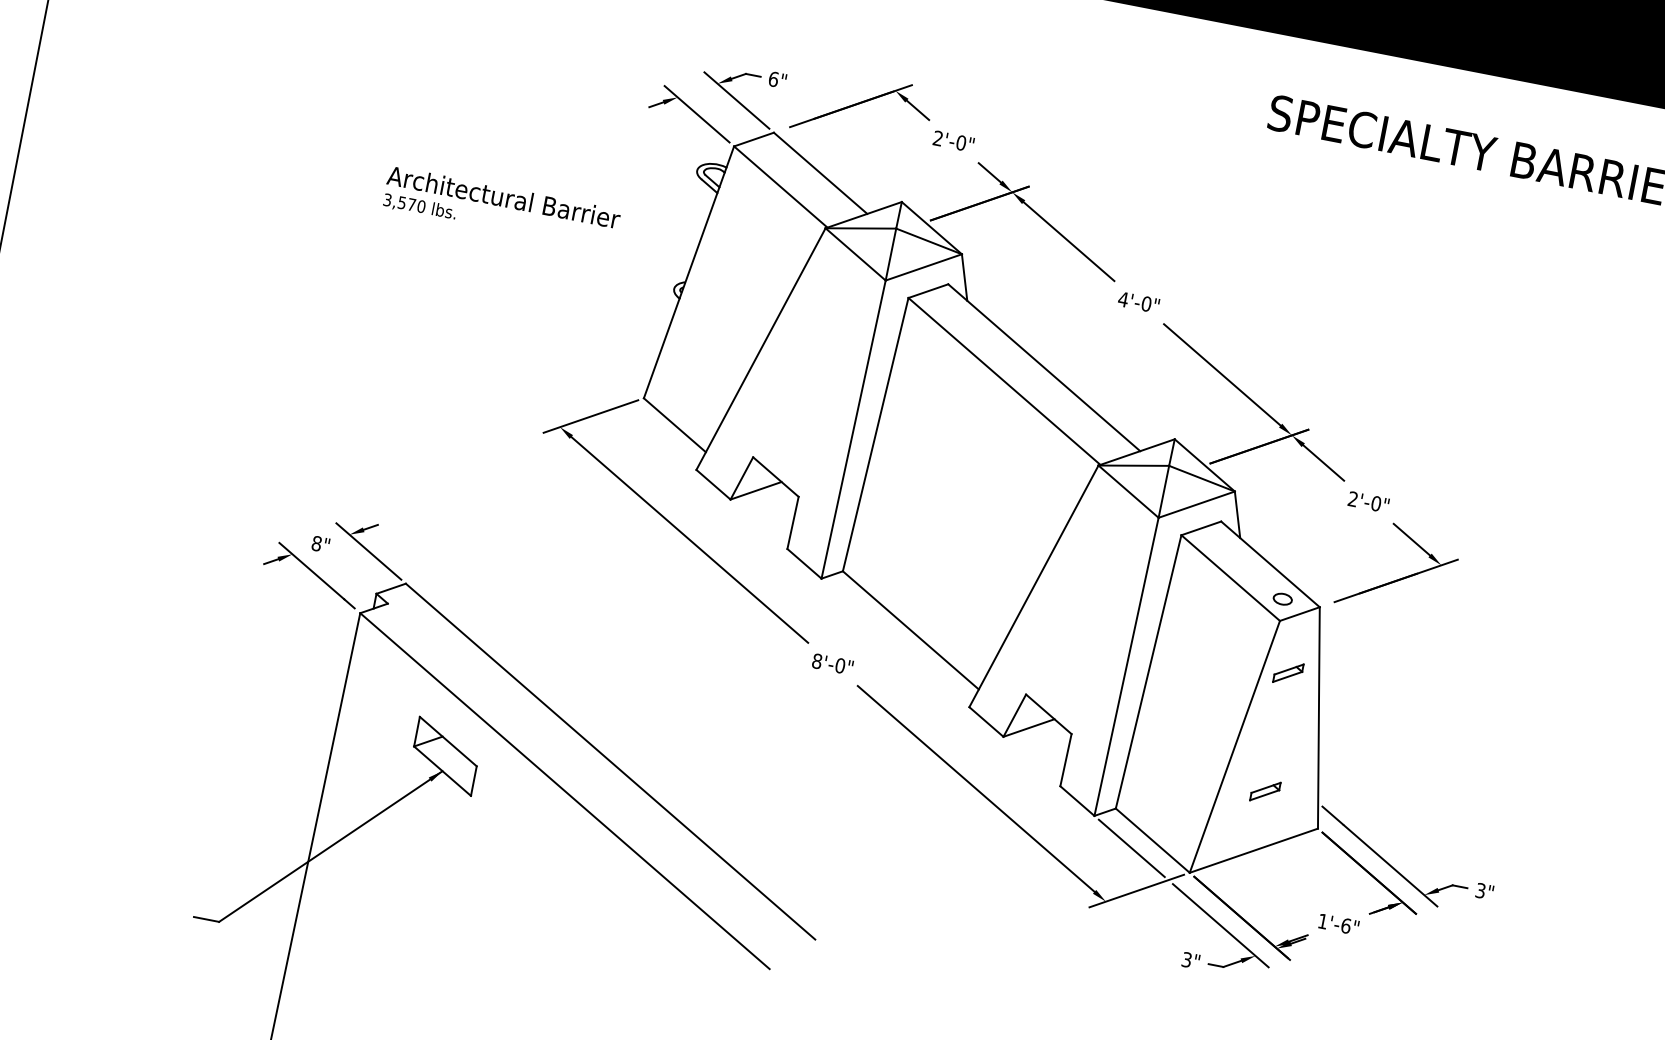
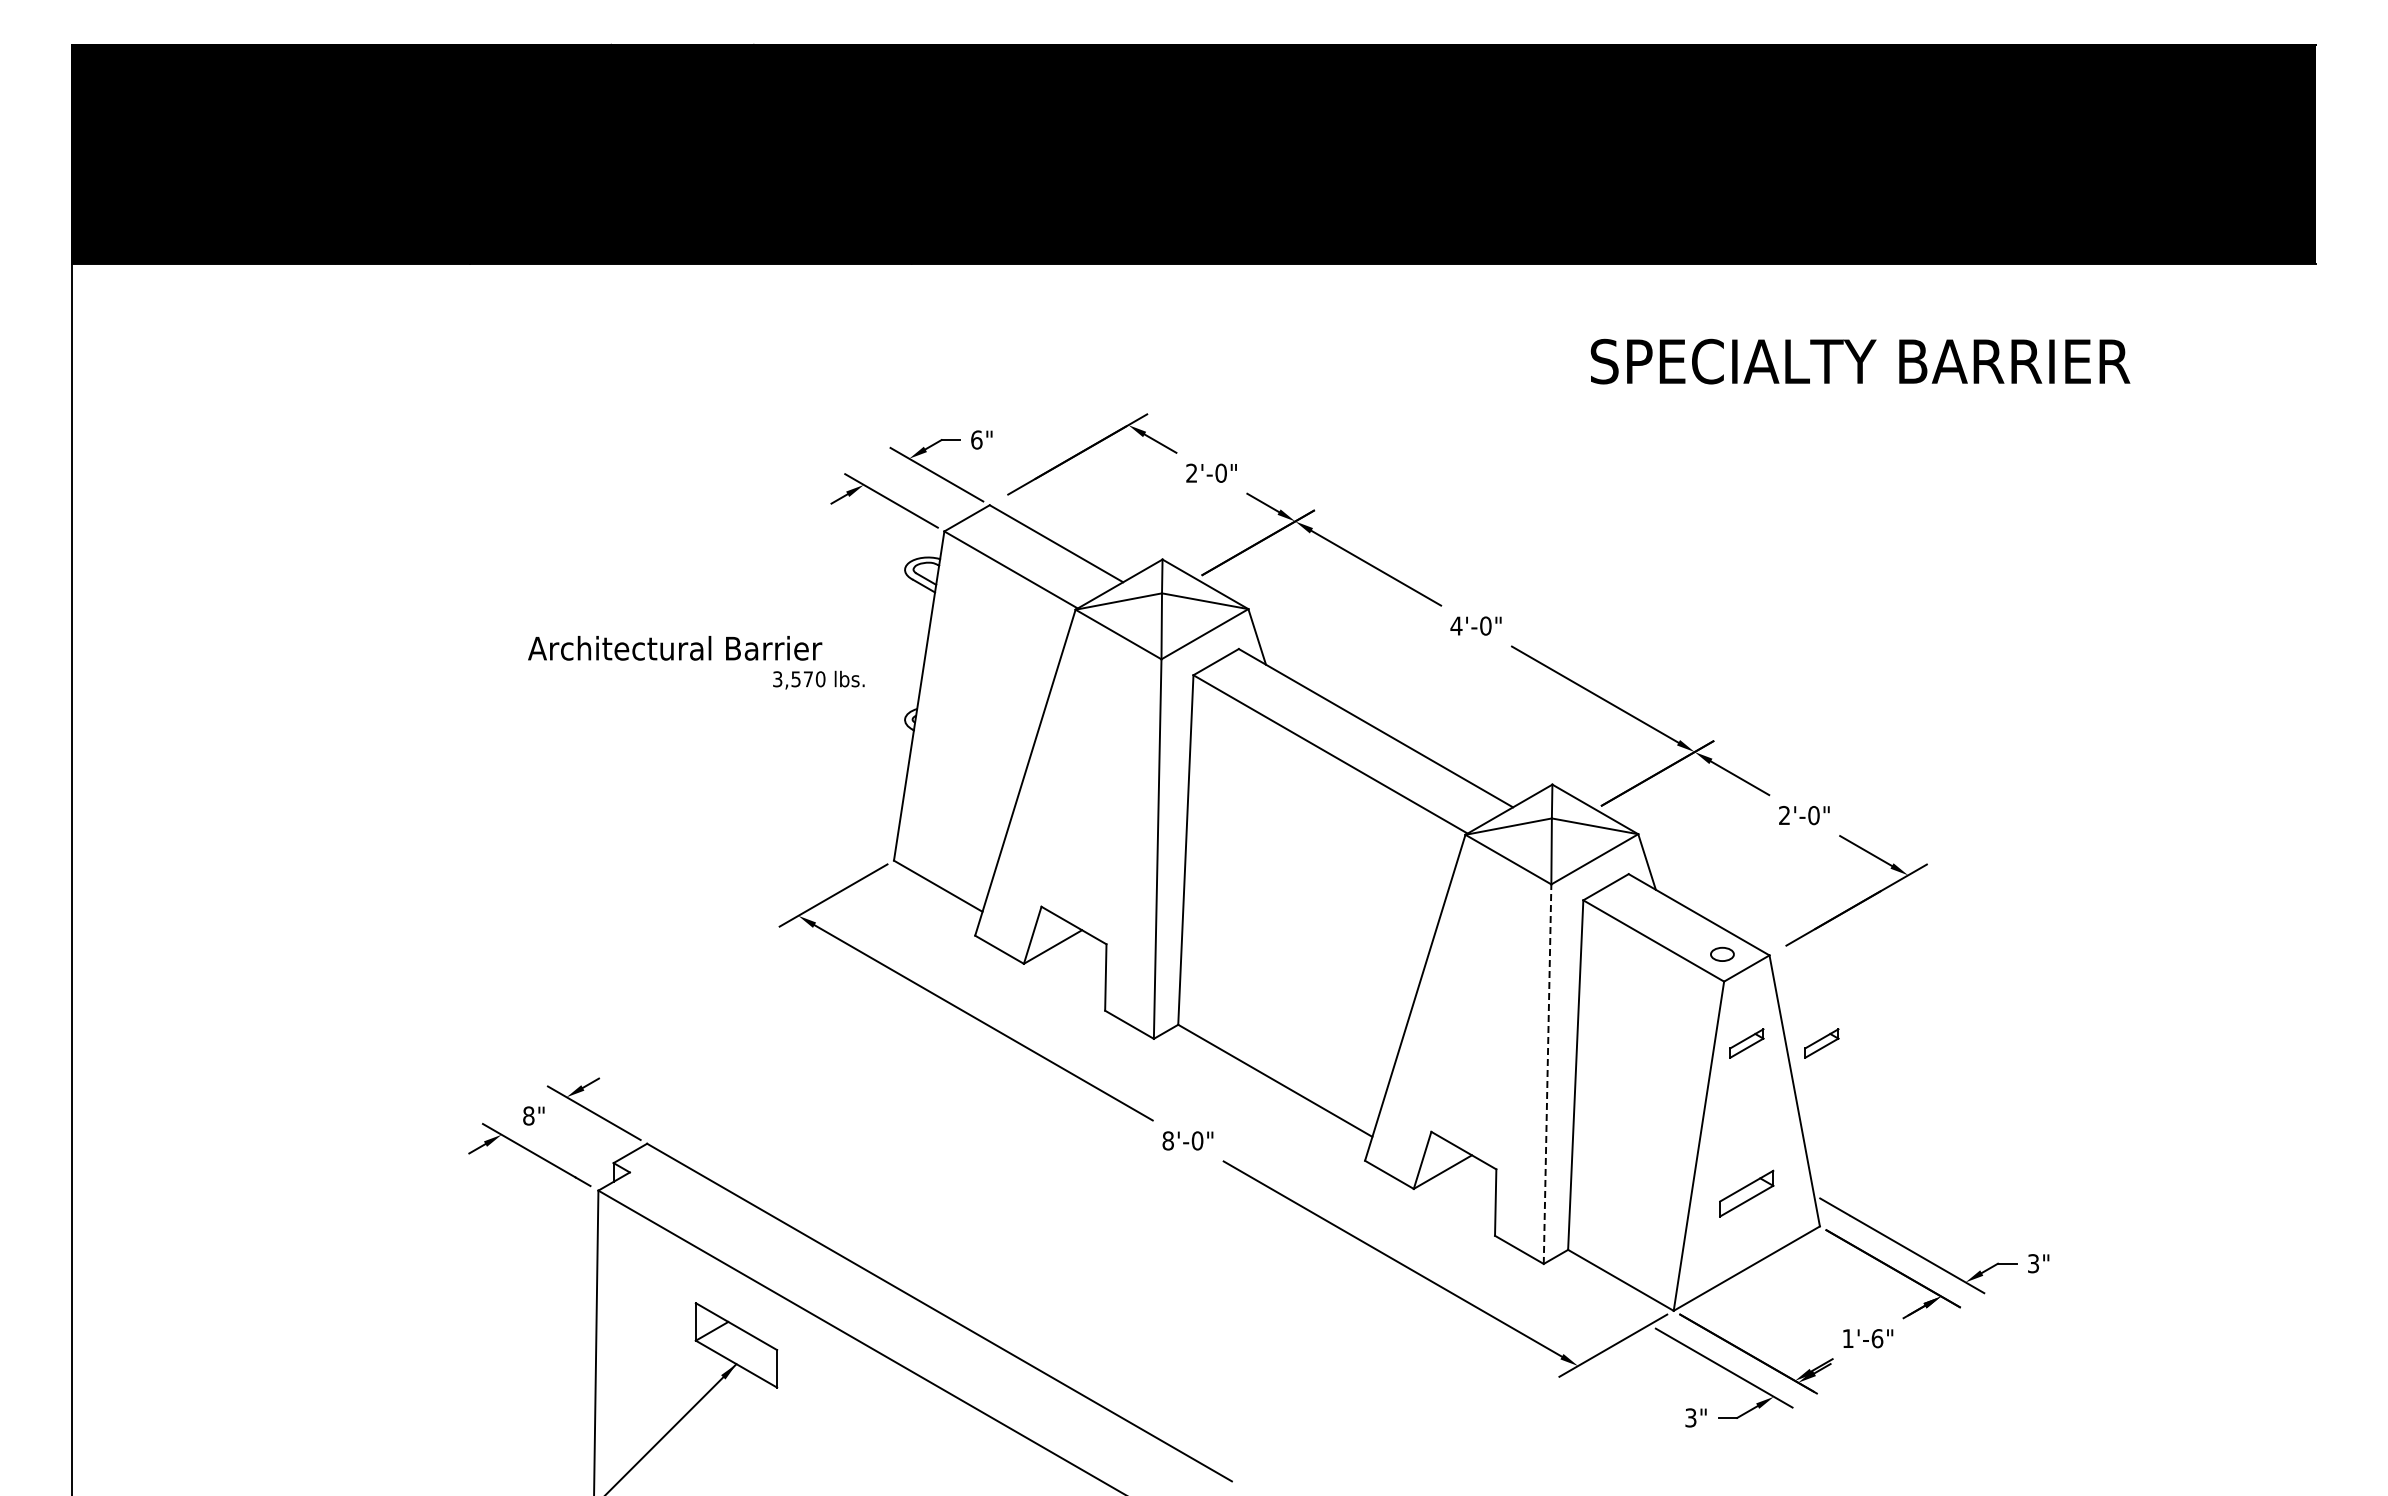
text: (419, 206) -> (818, 679), moved
line: (1126, 667) -> (1547, 1074), solid -> dashed
part: (1347, 684) -> (1821, 1043), added
part: (1265, 791) -> (1746, 1193), size x1.6
line: (1132, 848) -> (1597, 1294), removed

